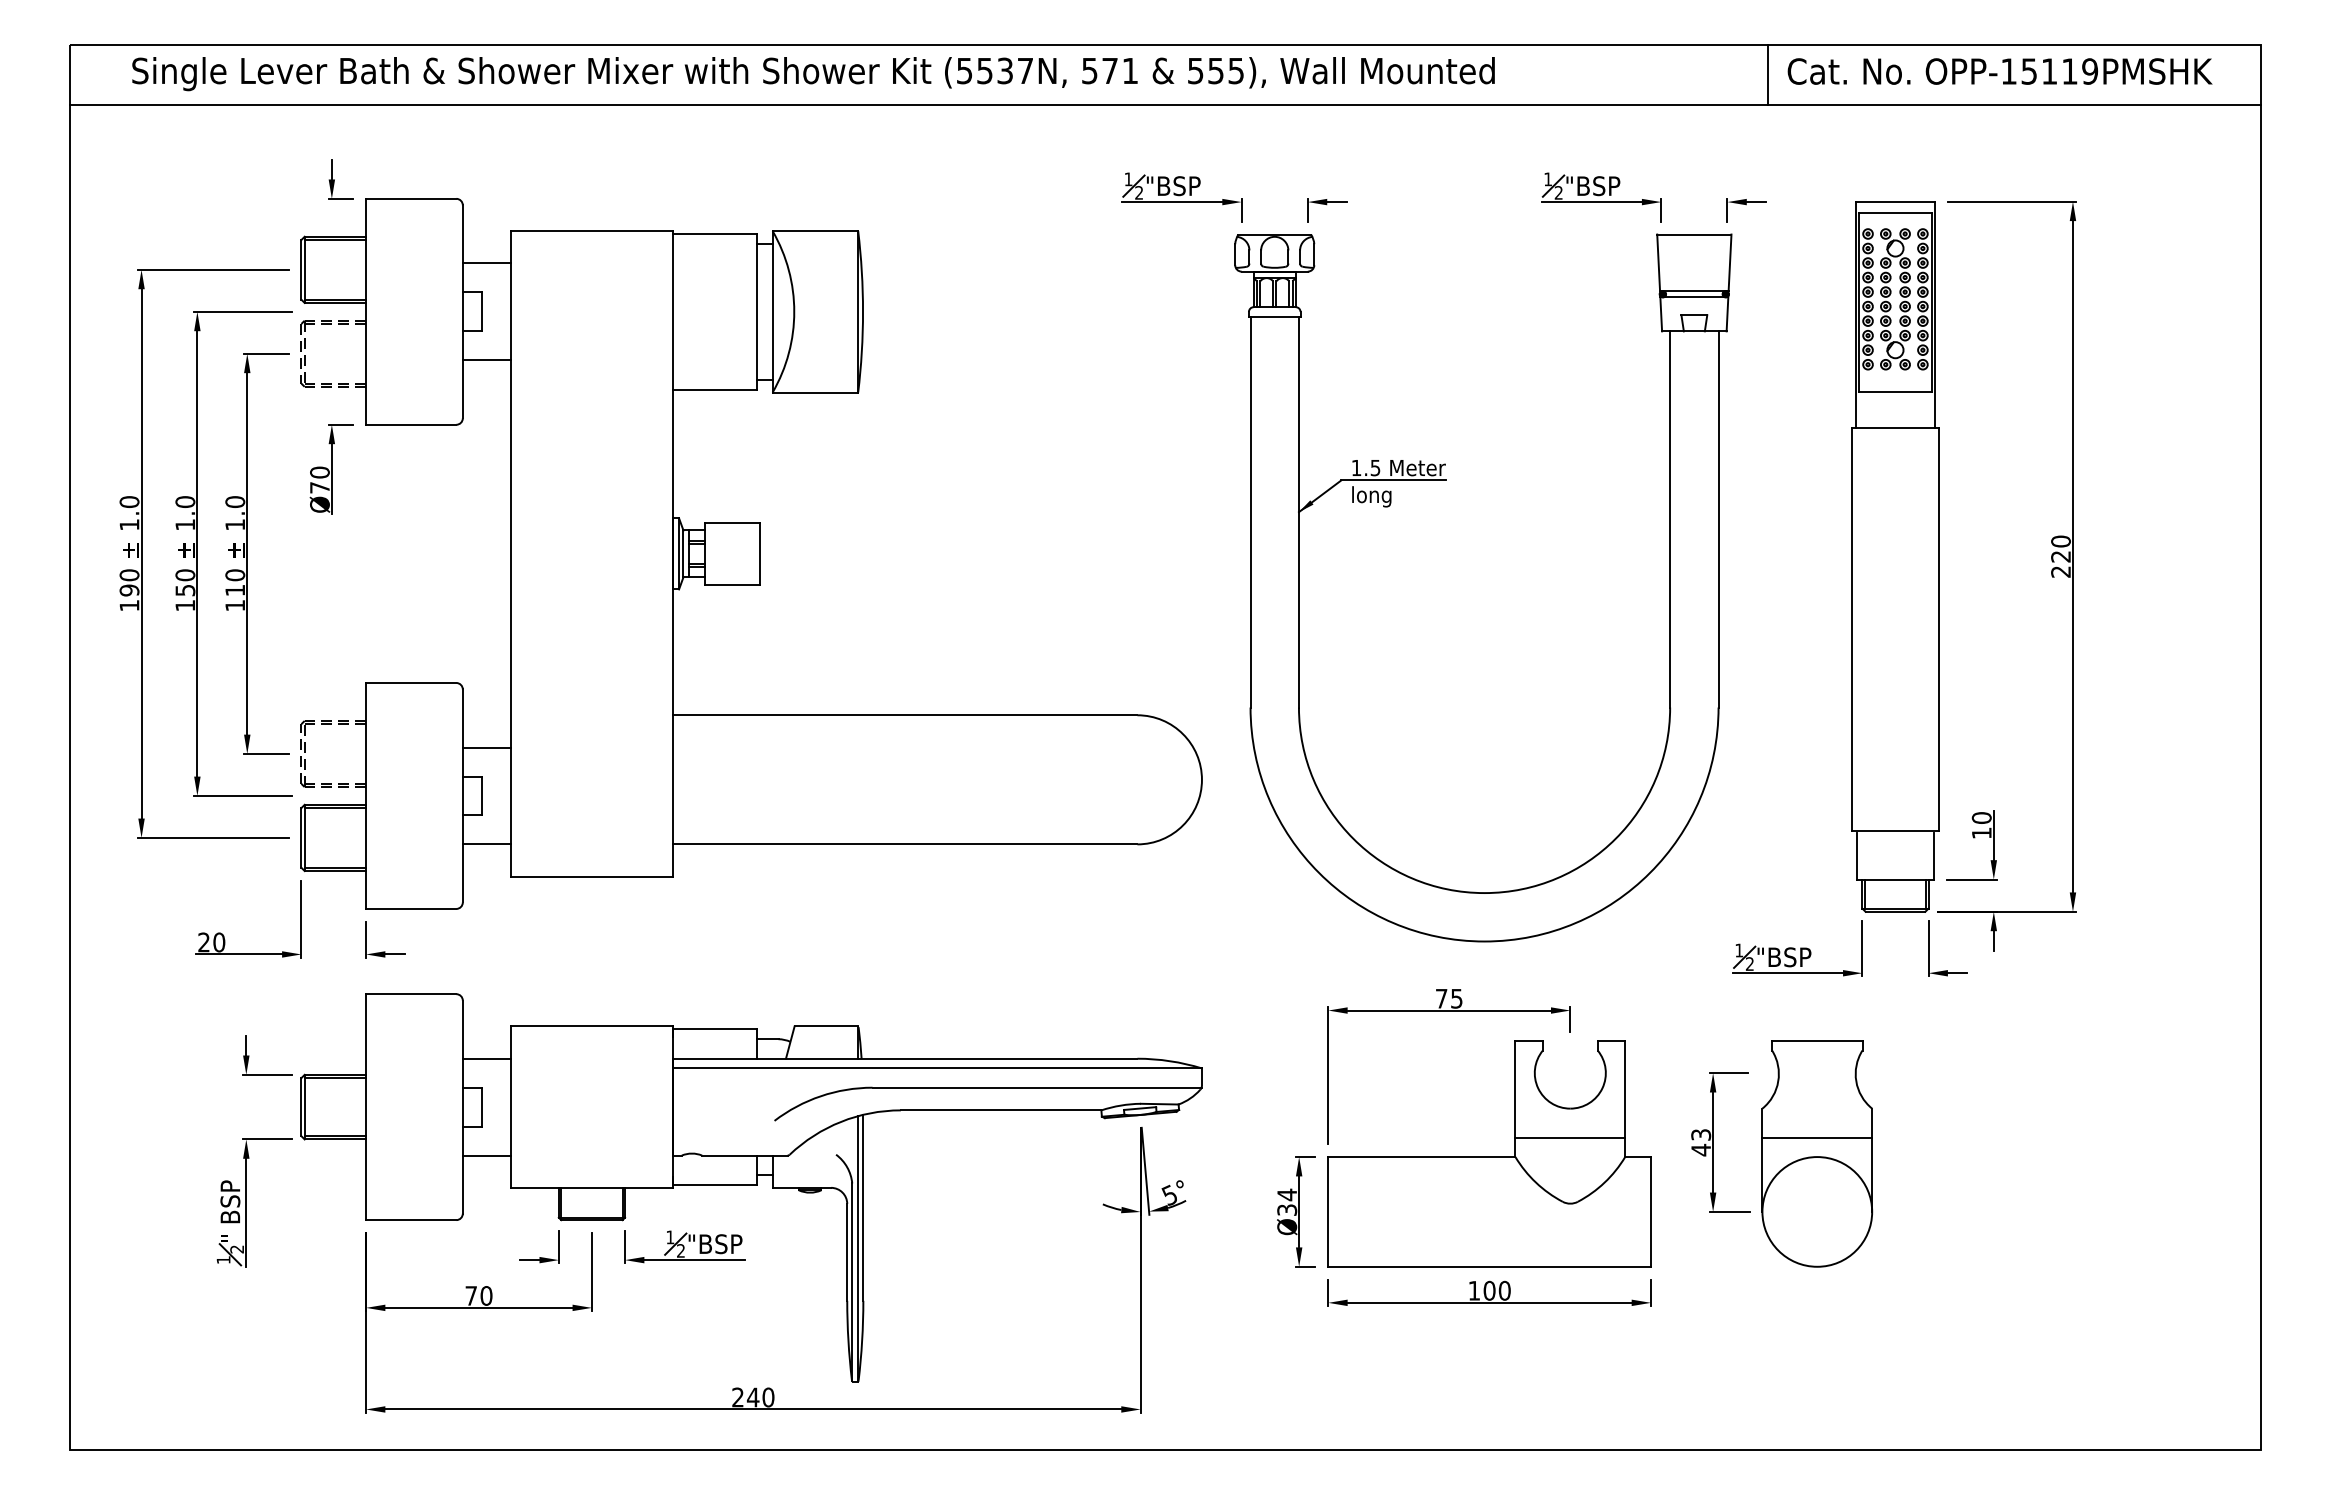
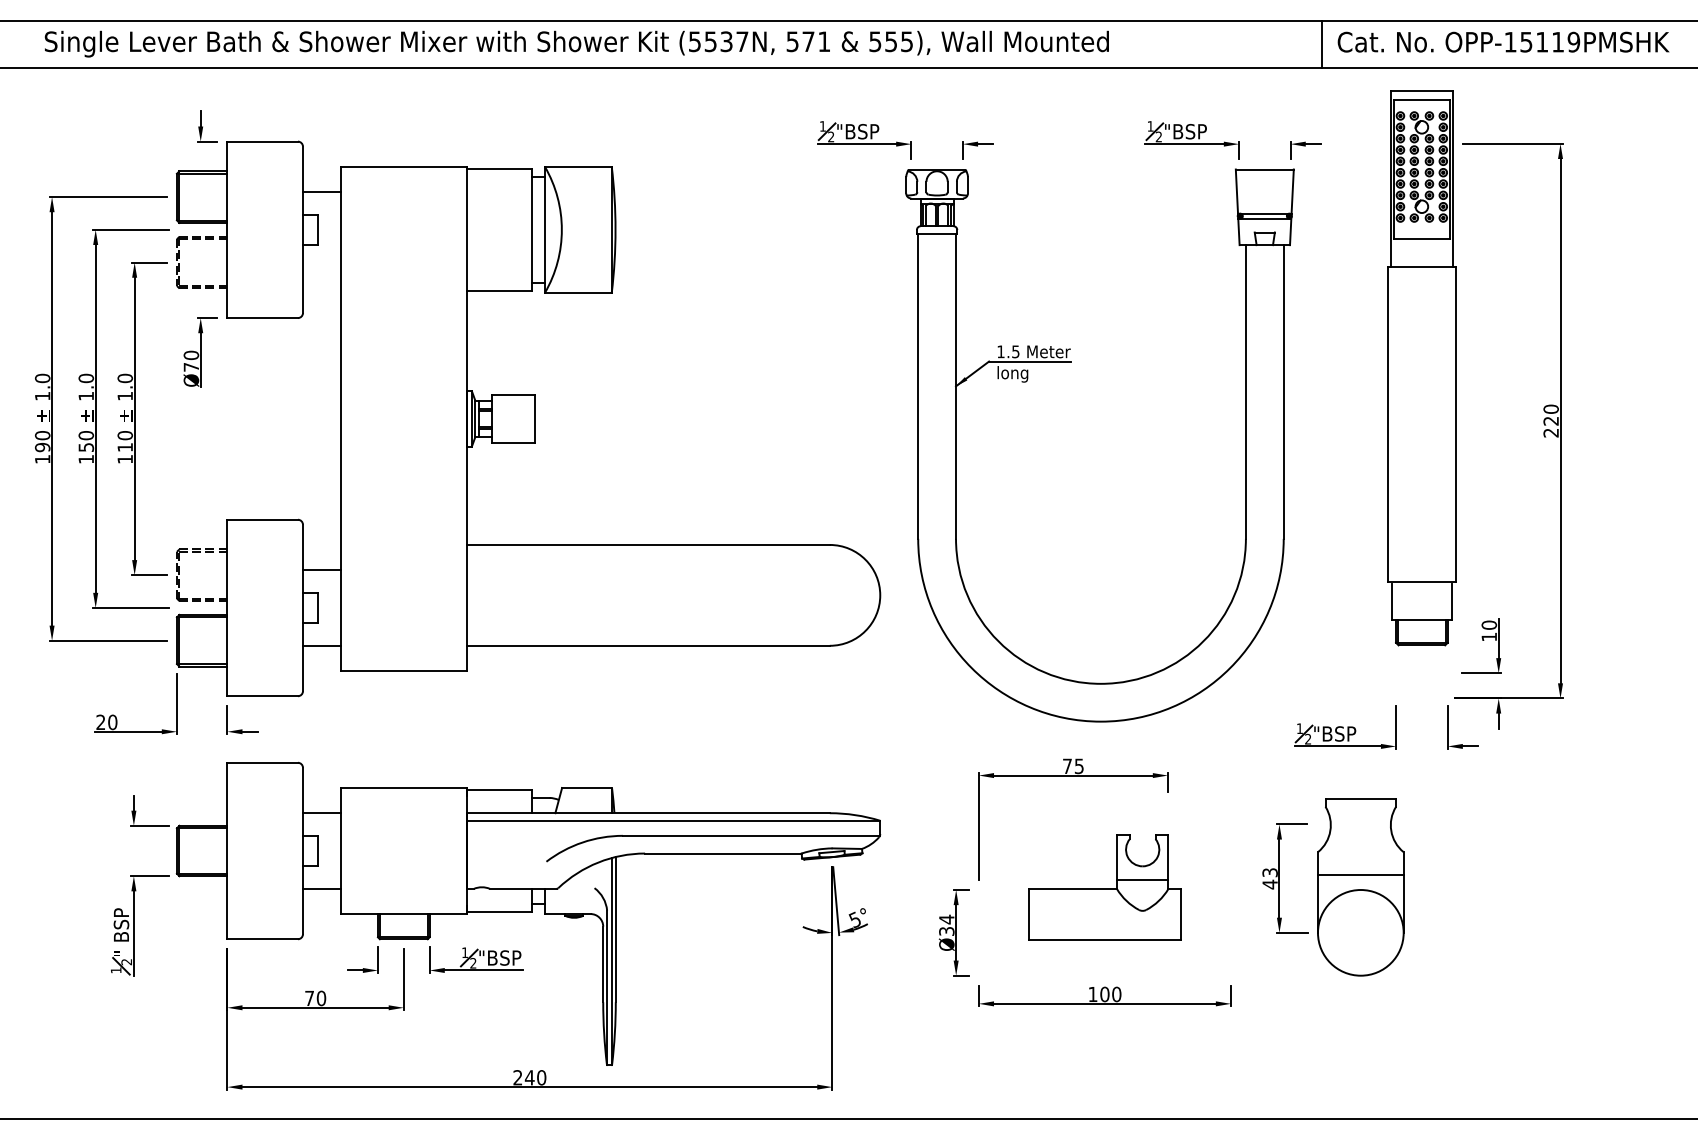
line: (486, 360) -> (321, 267), removed
part: (1895, 556) -> (1421, 367), moved
part: (1489, 1153) -> (1104, 887), size x0.6

